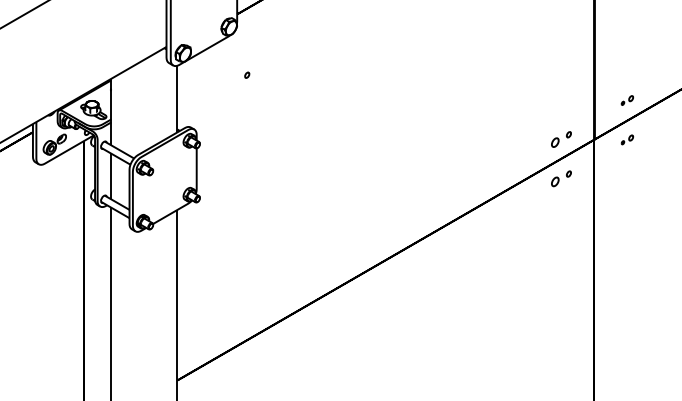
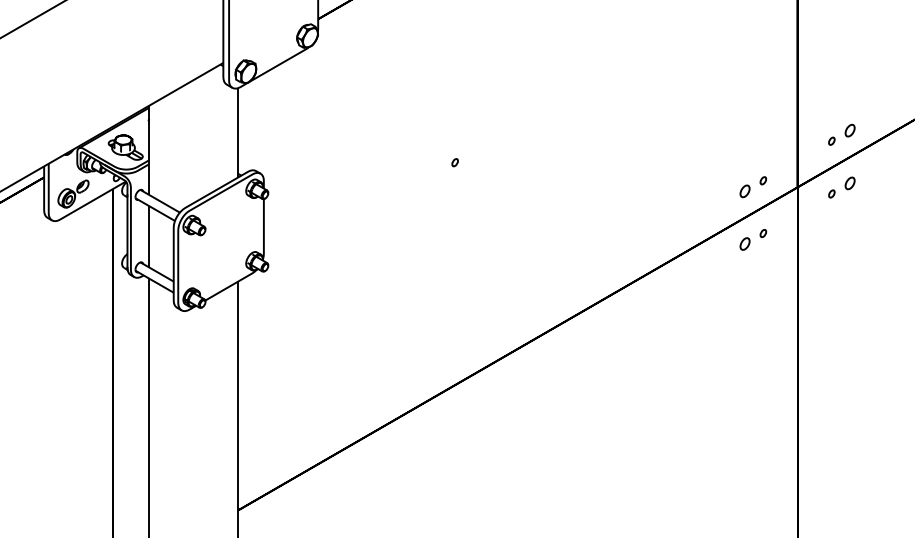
part: (247, 74) -> (455, 161), moved
part: (627, 100) -> (841, 134), size x1.67
part: (627, 139) -> (841, 187), size x1.67

